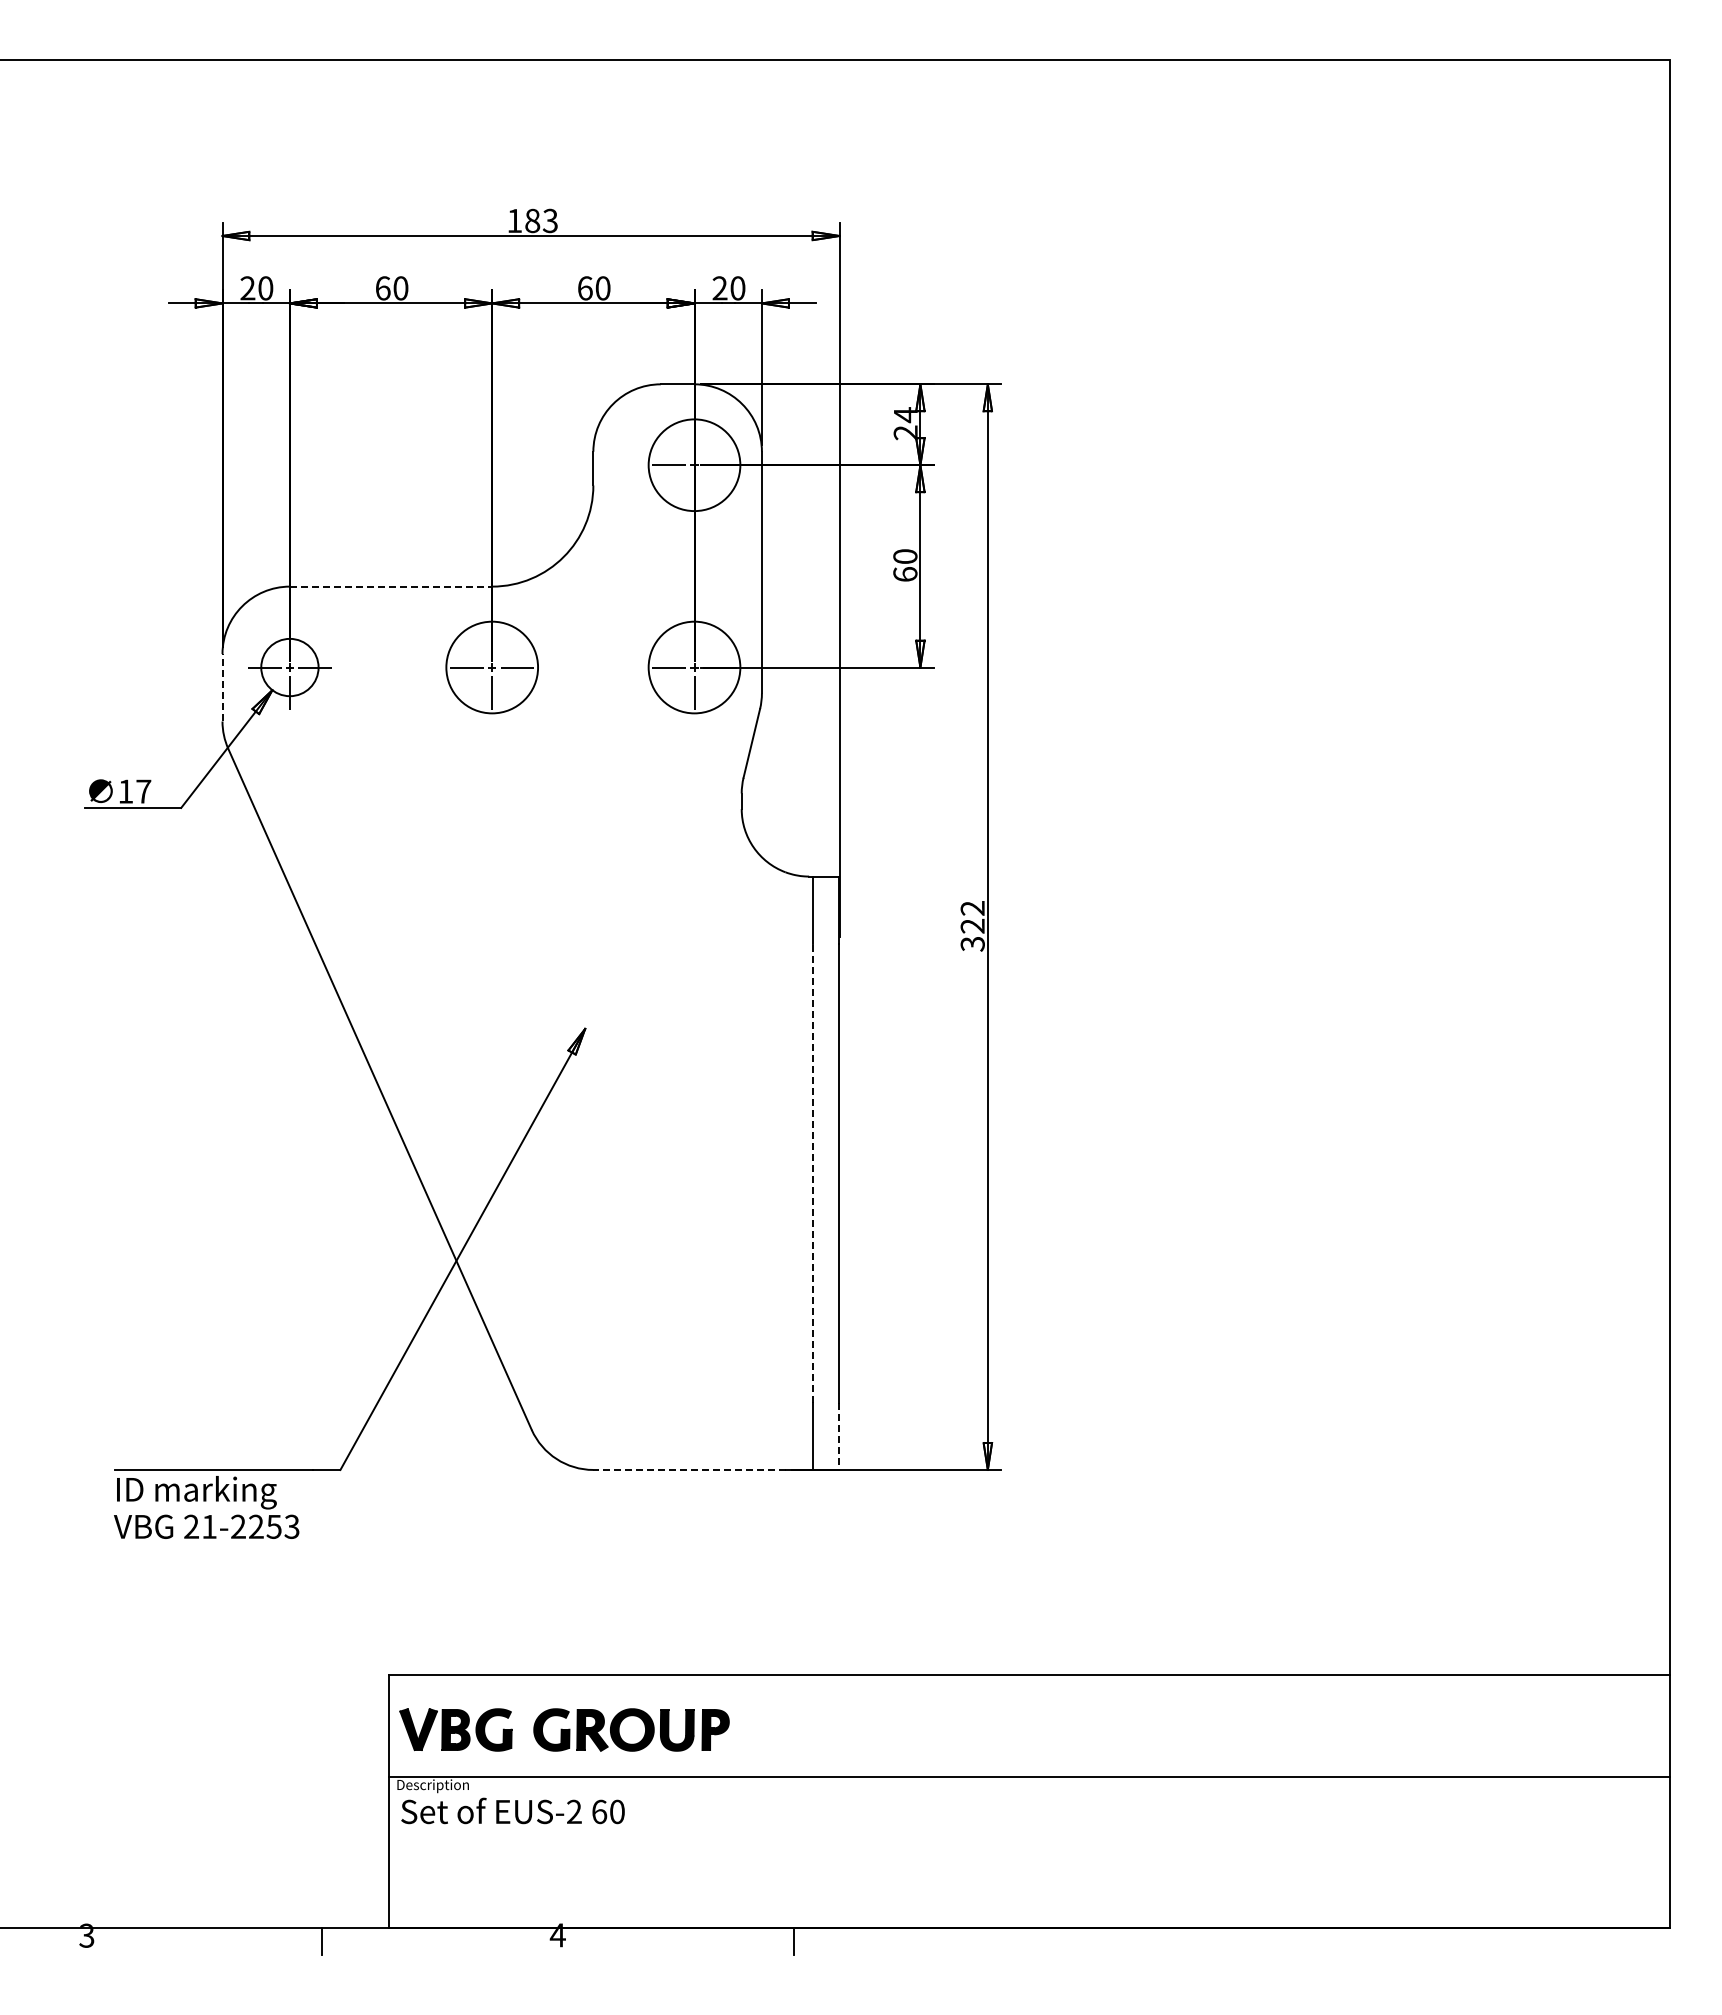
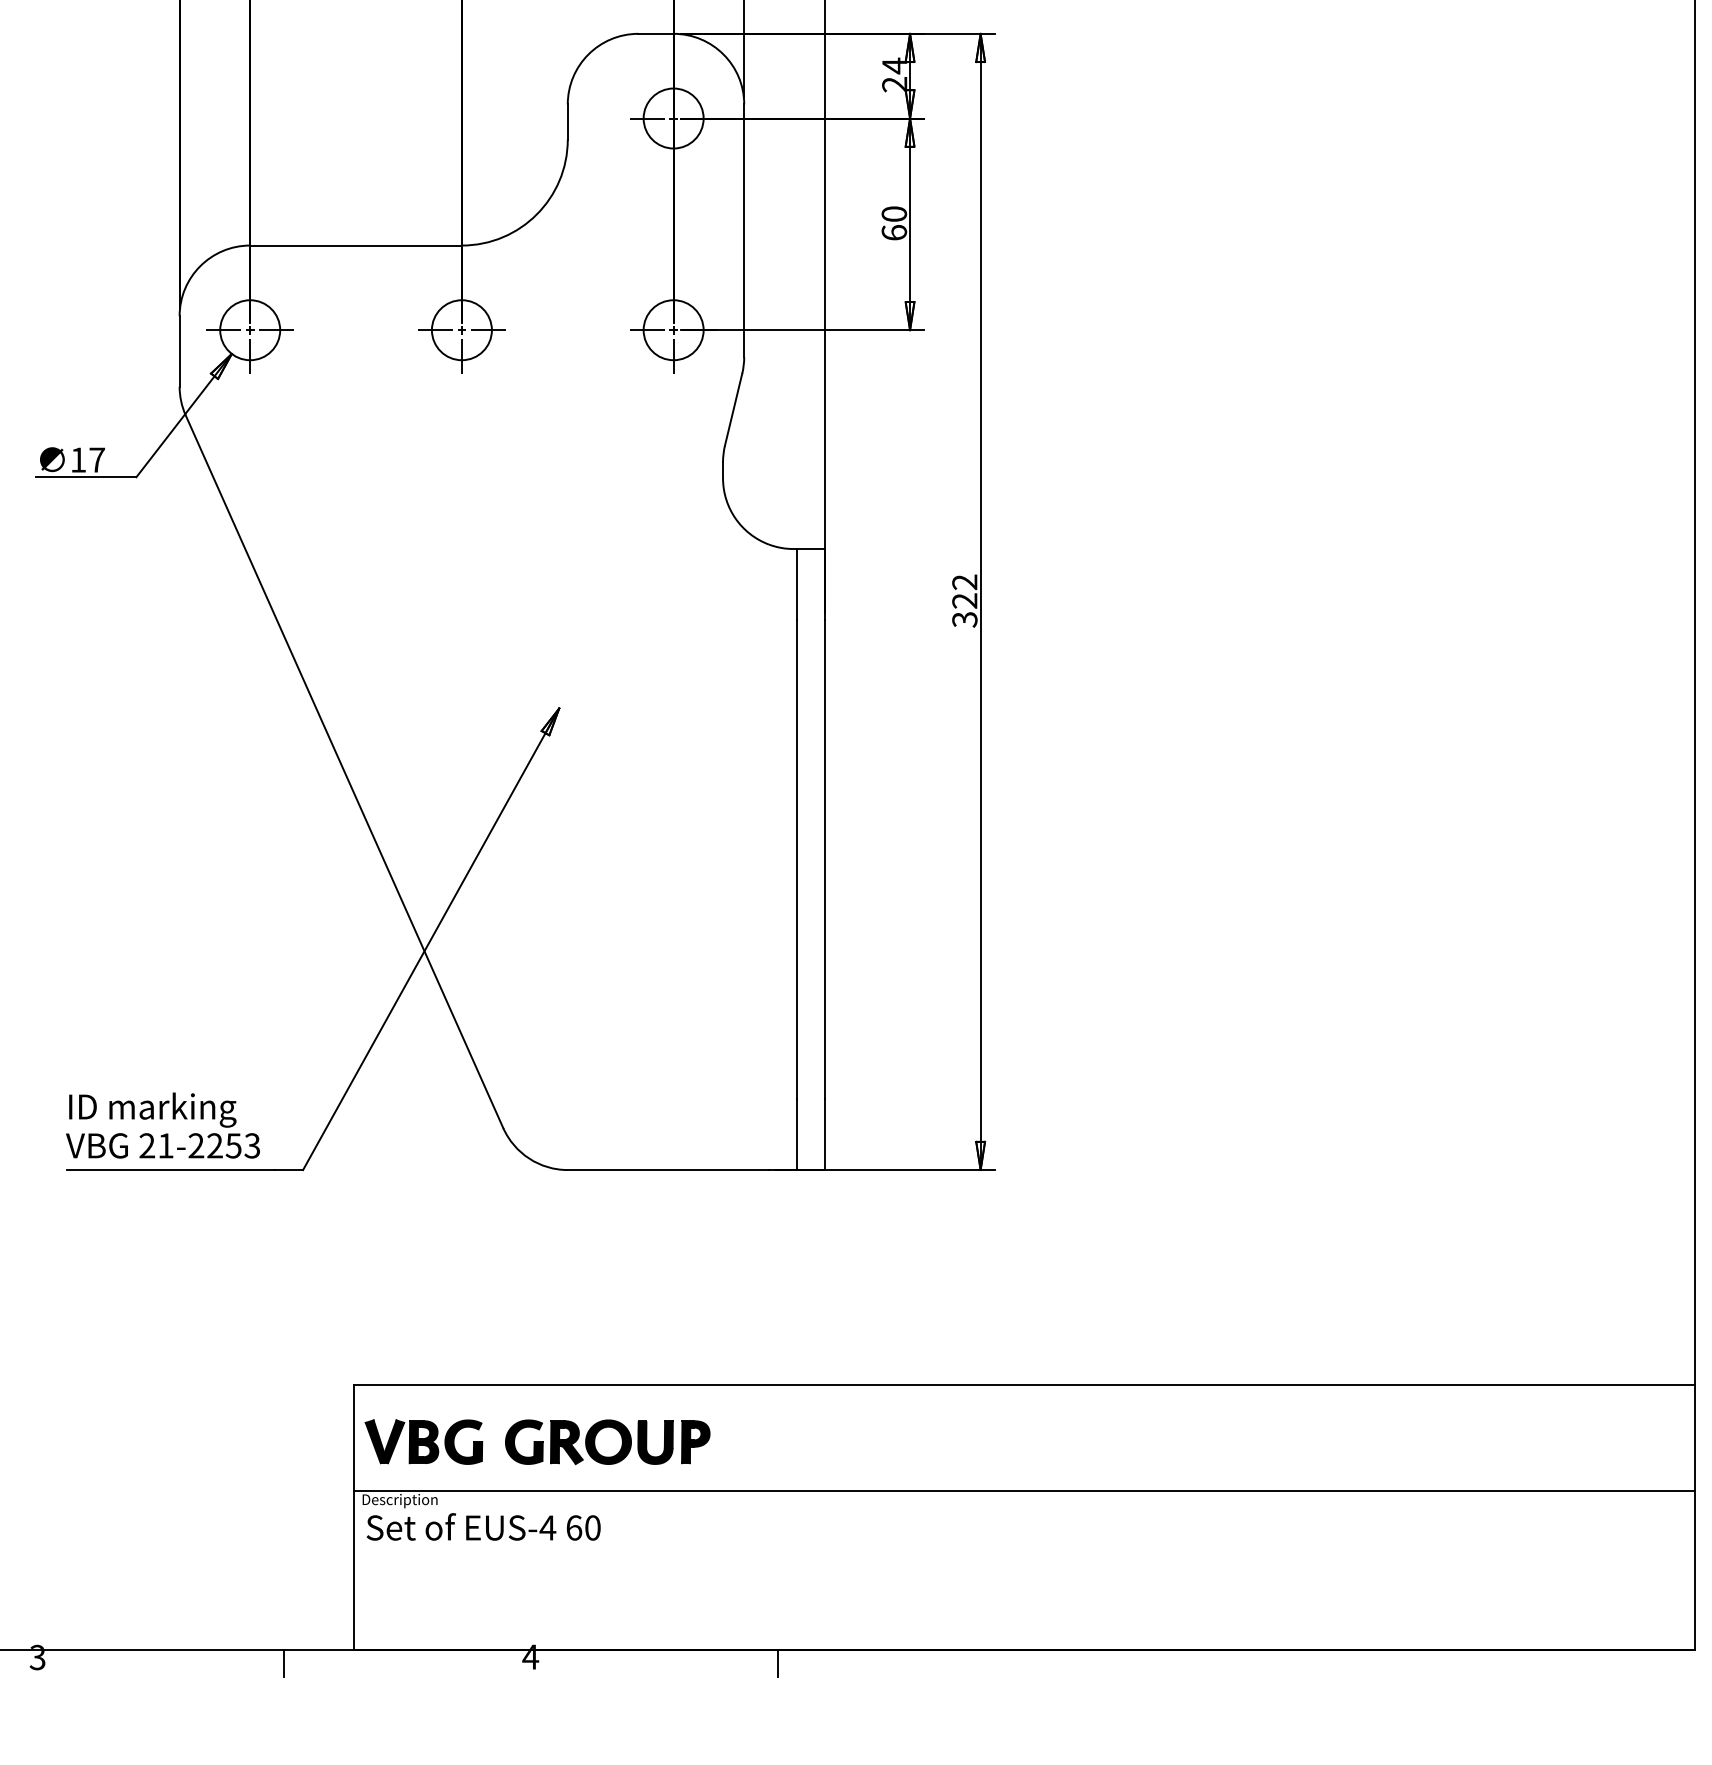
circle: (694, 464) -> (673, 117), size x0.62
line: (391, 586) -> (356, 245), dashed -> solid
circle: (491, 667) -> (461, 330), size x0.62
circle: (694, 667) -> (673, 330), size x0.62
line: (222, 687) -> (179, 351), dashed -> solid
line: (812, 1172) -> (797, 858), dashed -> solid
line: (839, 1436) -> (825, 1135), dashed -> solid
line: (688, 1469) -> (667, 1169), dashed -> solid
text: (206, 1507) -> (162, 1125), moved
text: (574, 1811) -> (548, 1527), EUS-2 -> EUS-4

